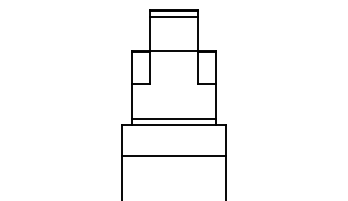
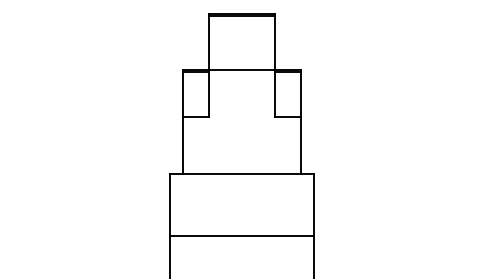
line: (173, 17) -> (241, 24), removed
line: (173, 118) -> (241, 164), removed
line: (173, 156) -> (241, 236), moved

